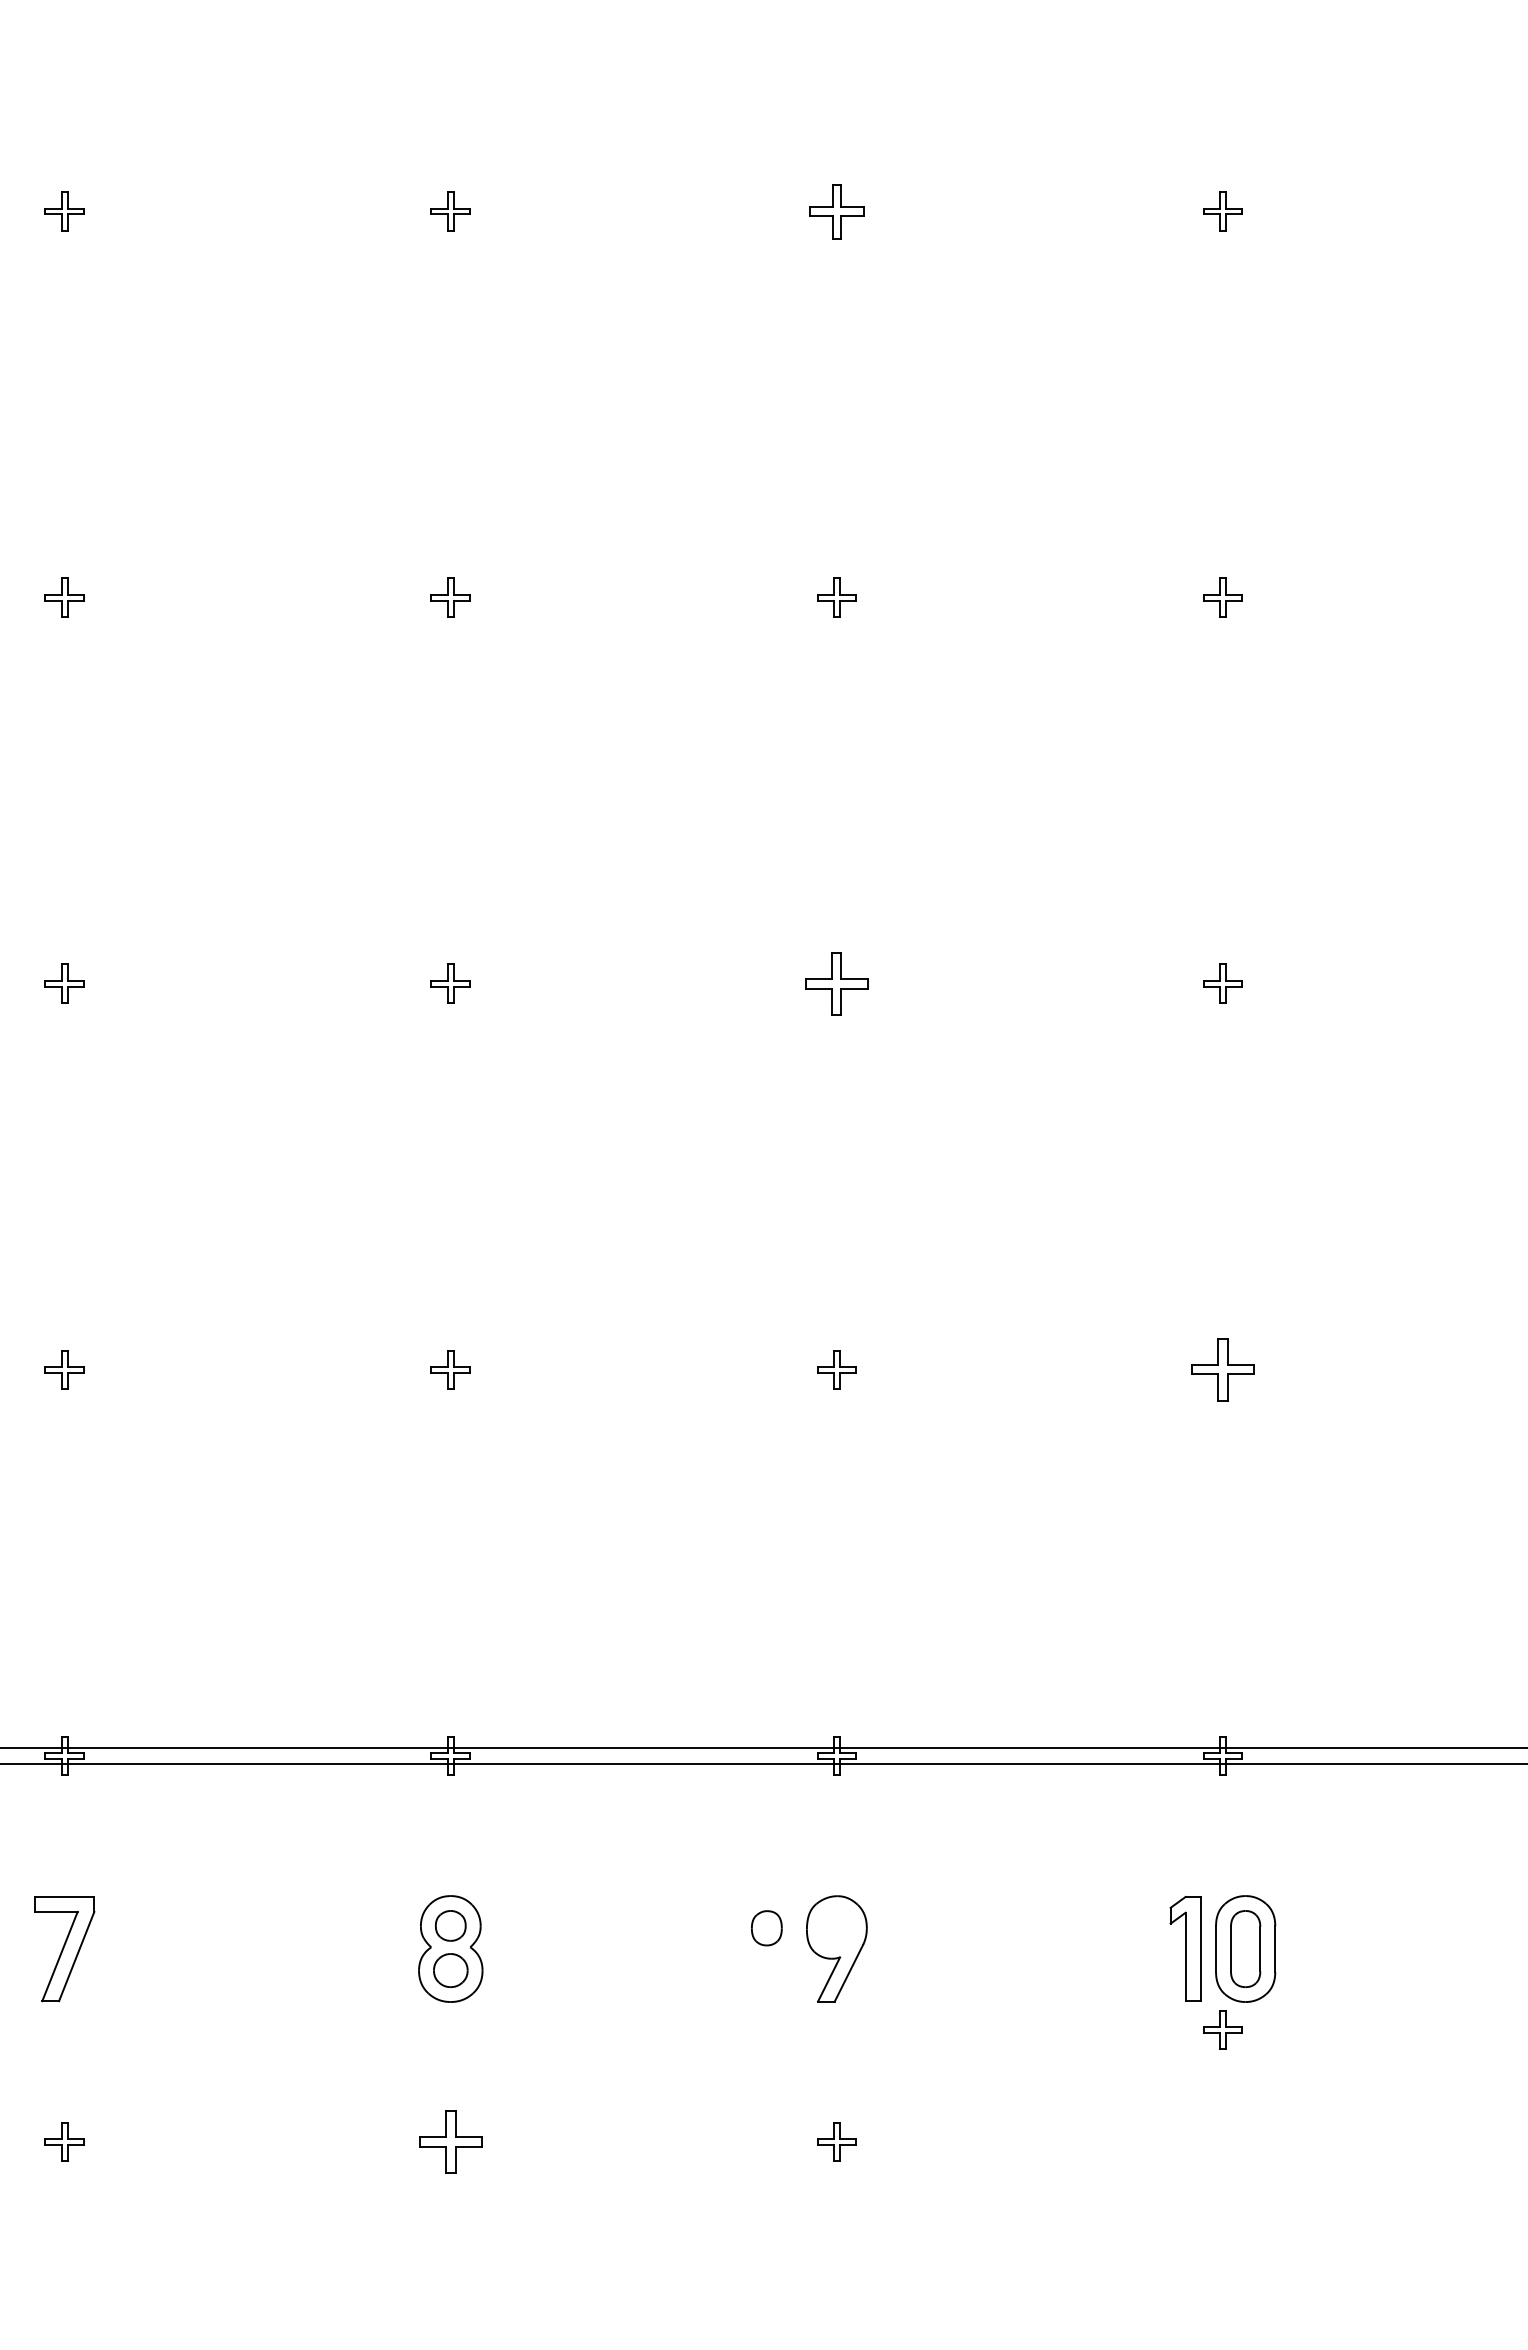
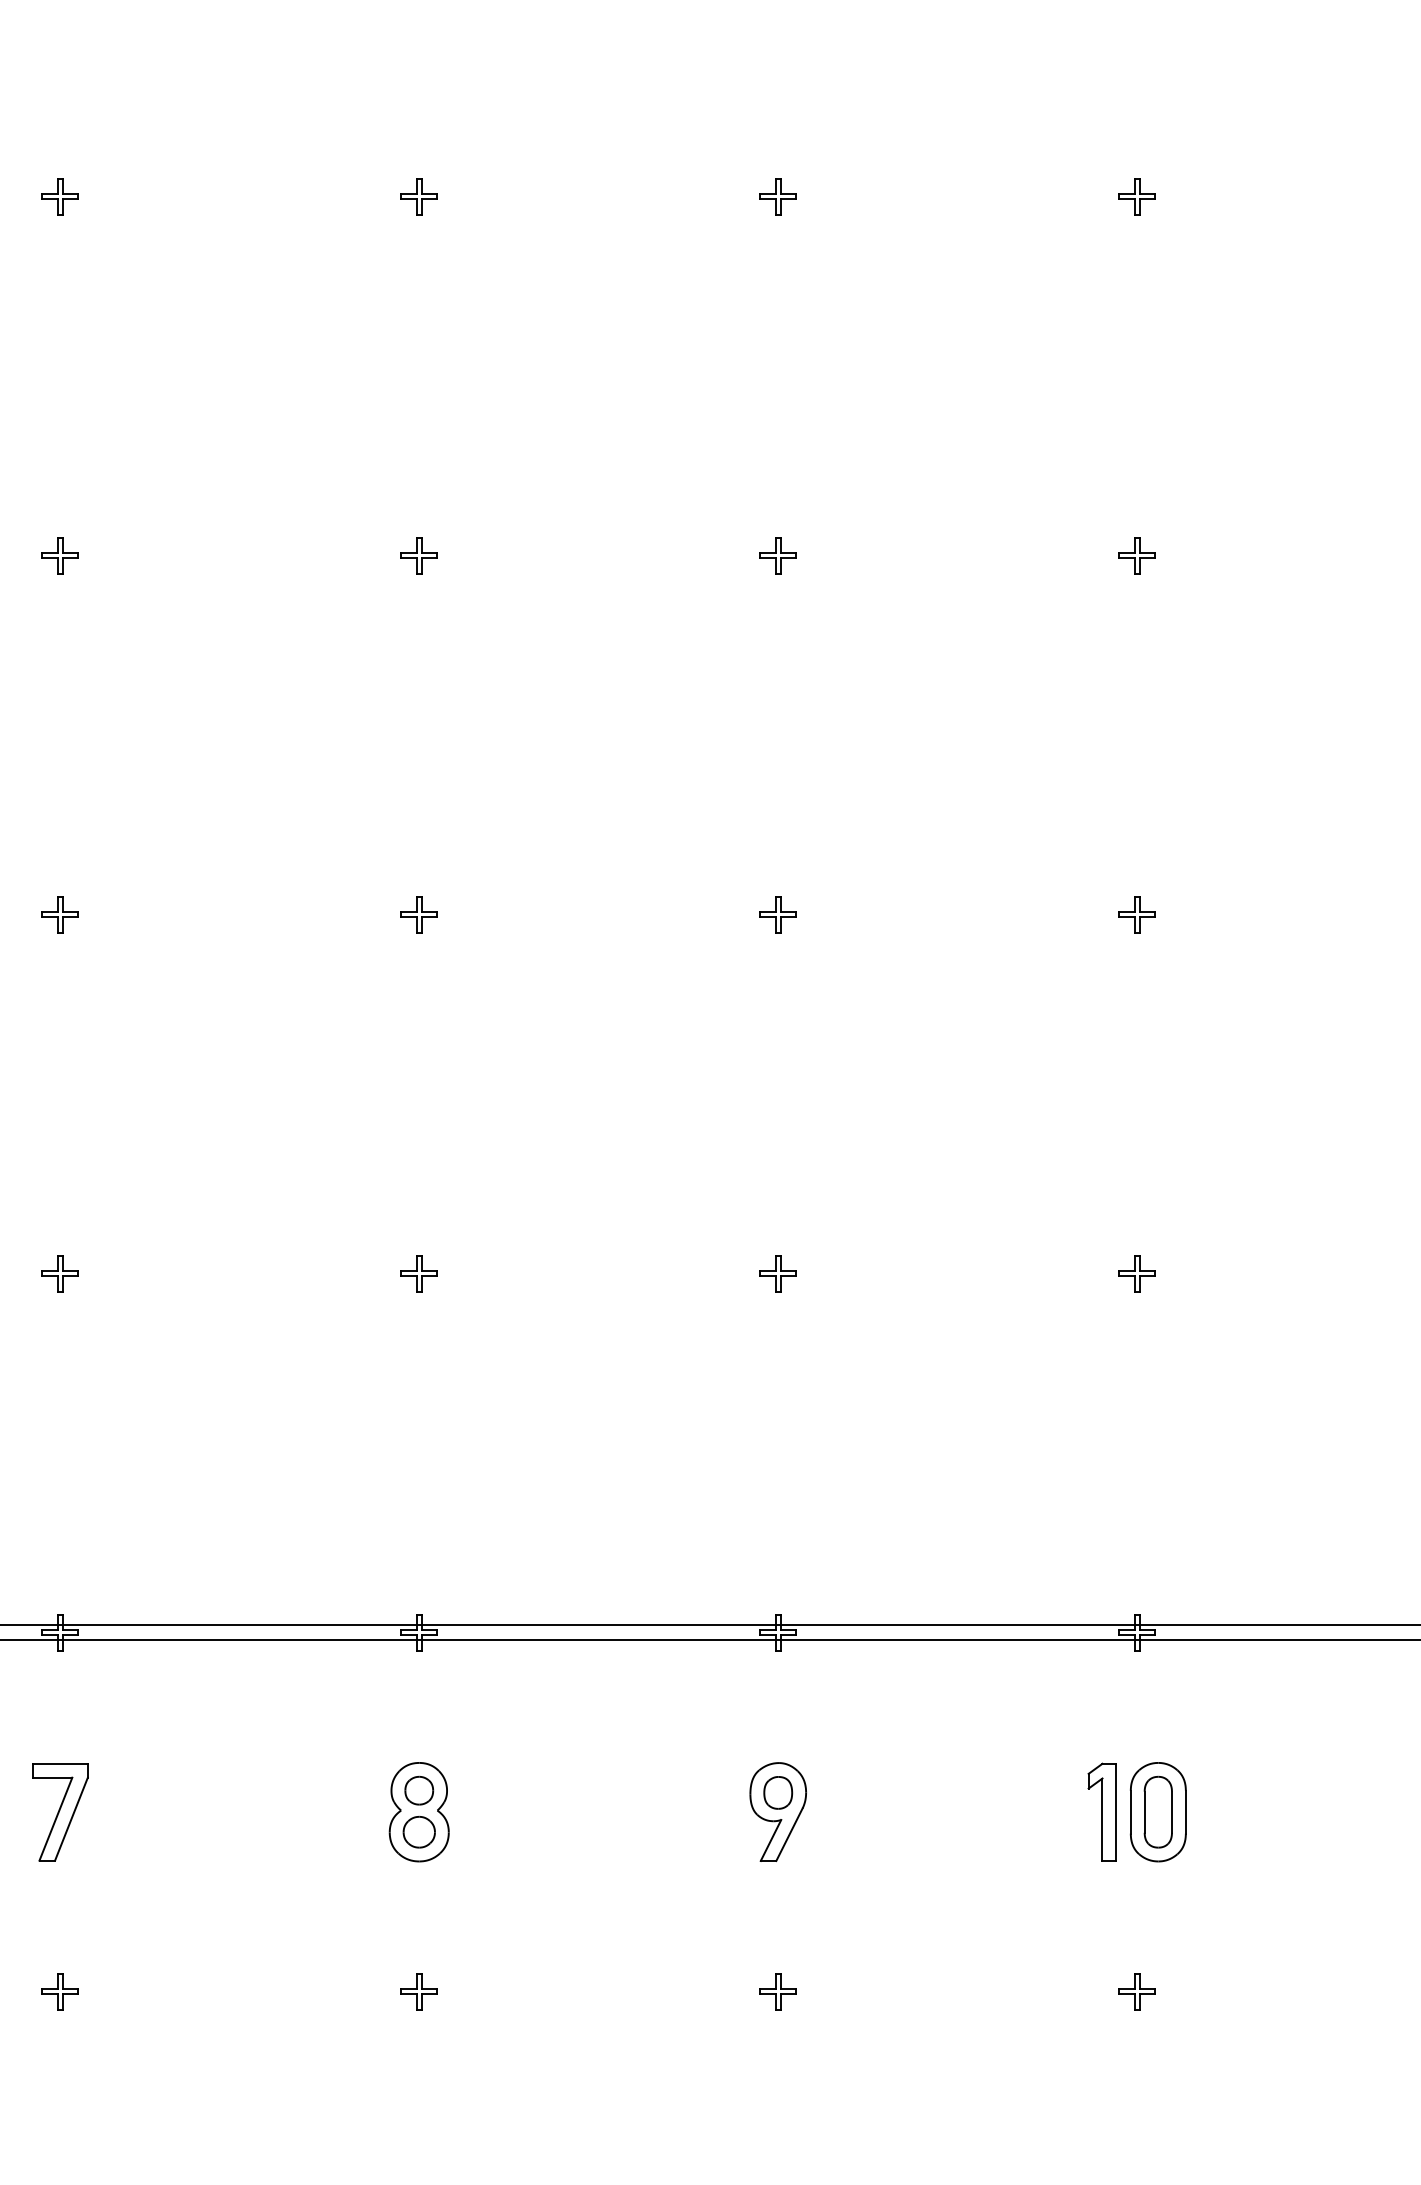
part: (836, 211) -> (777, 196), size x0.71
part: (836, 983) -> (777, 914), size x0.62
part: (1222, 1369) -> (1136, 1273), size x0.62
part: (766, 1928) -> (777, 1793), moved
part: (1222, 2029) -> (1136, 1991), moved
part: (450, 2141) -> (419, 1991), size x0.62

